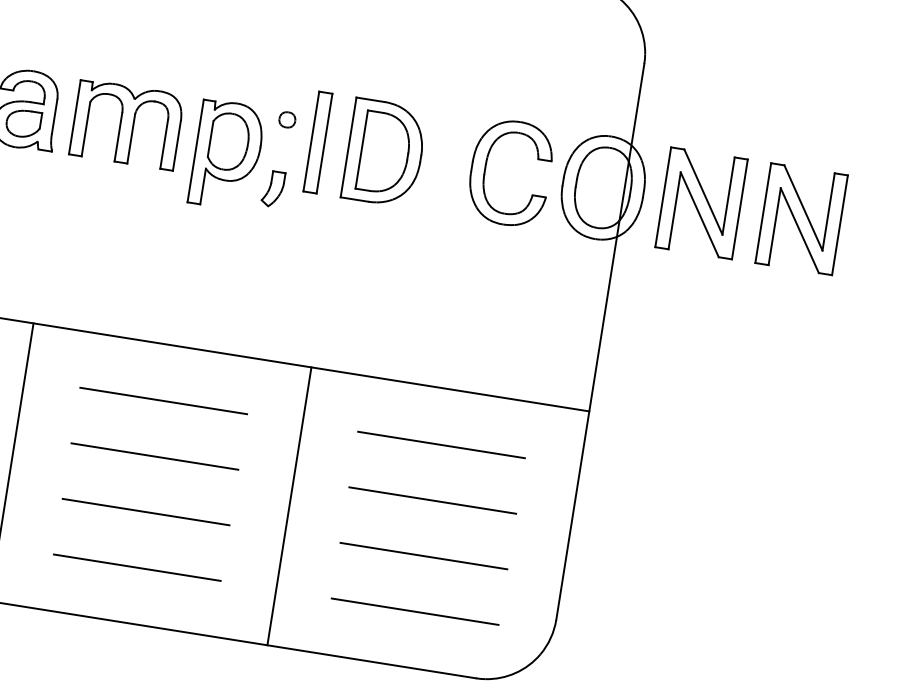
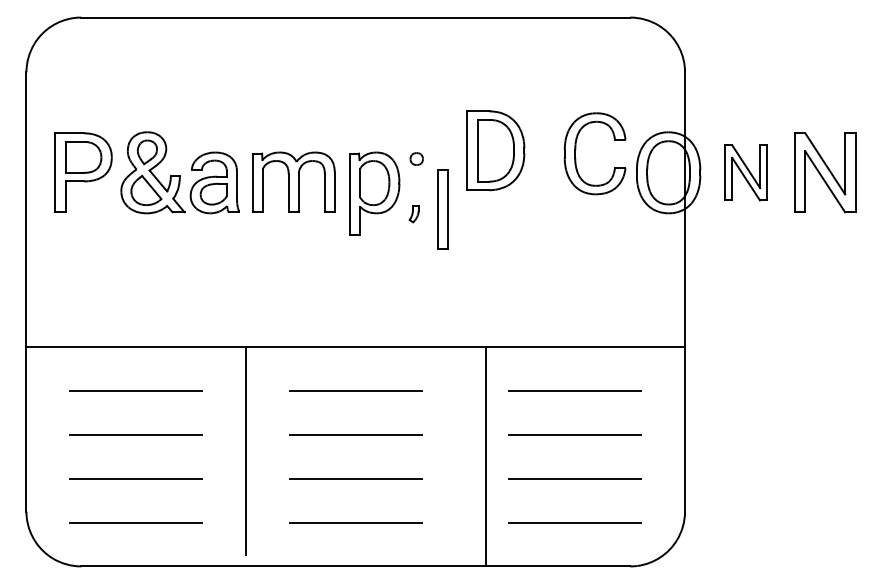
part: (317, 142) -> (442, 209), moved
part: (384, 152) -> (495, 150), moved
part: (487, 163) -> (576, 149), moved
part: (272, 188) -> (413, 213), size x0.6
part: (700, 202) -> (745, 172), size x0.7
line: (289, 506) -> (485, 456), moved

